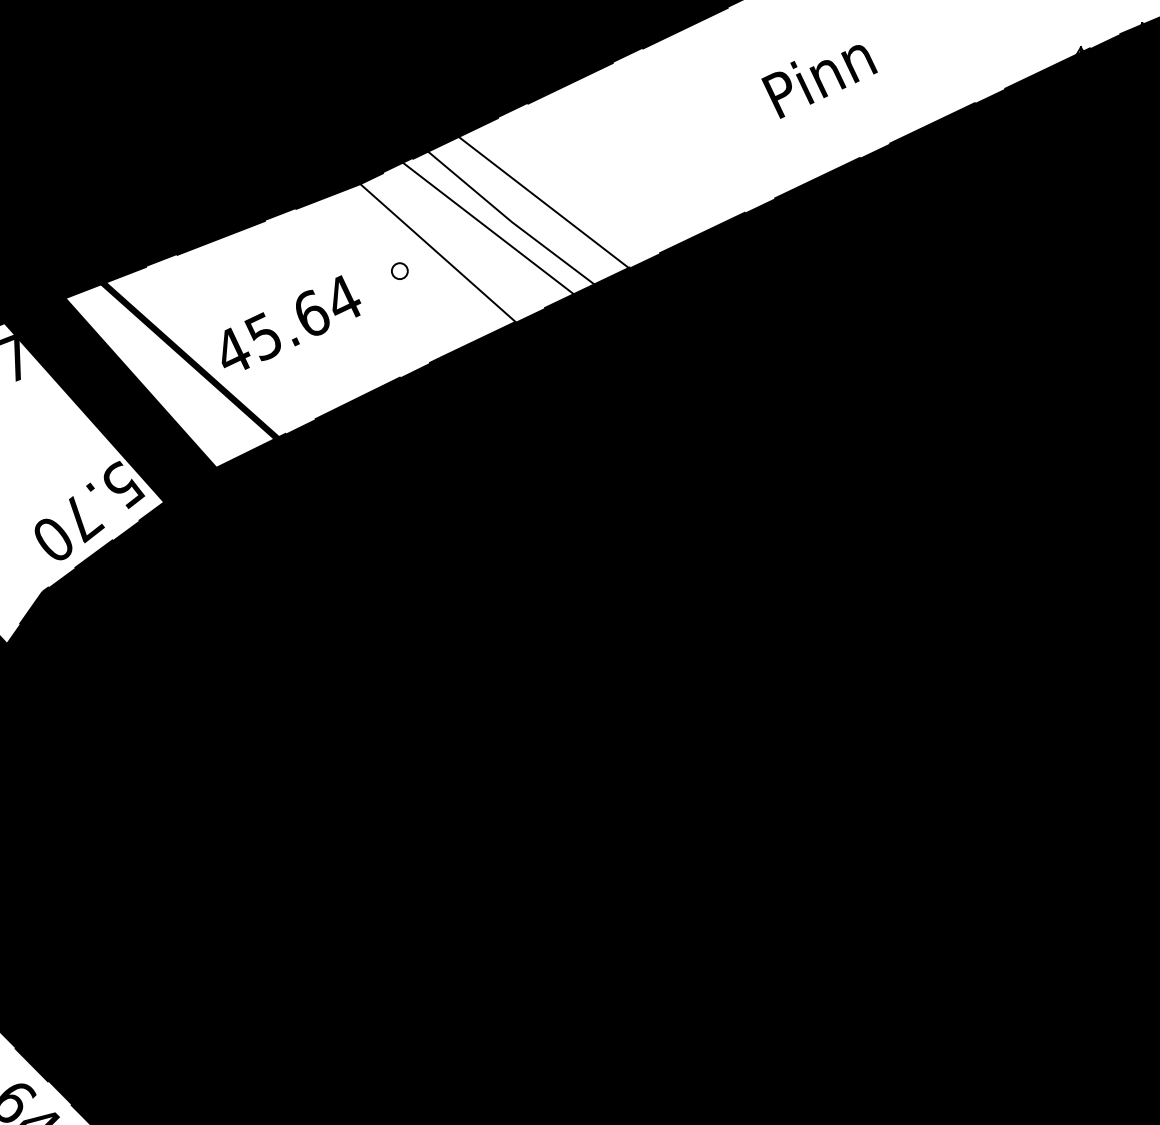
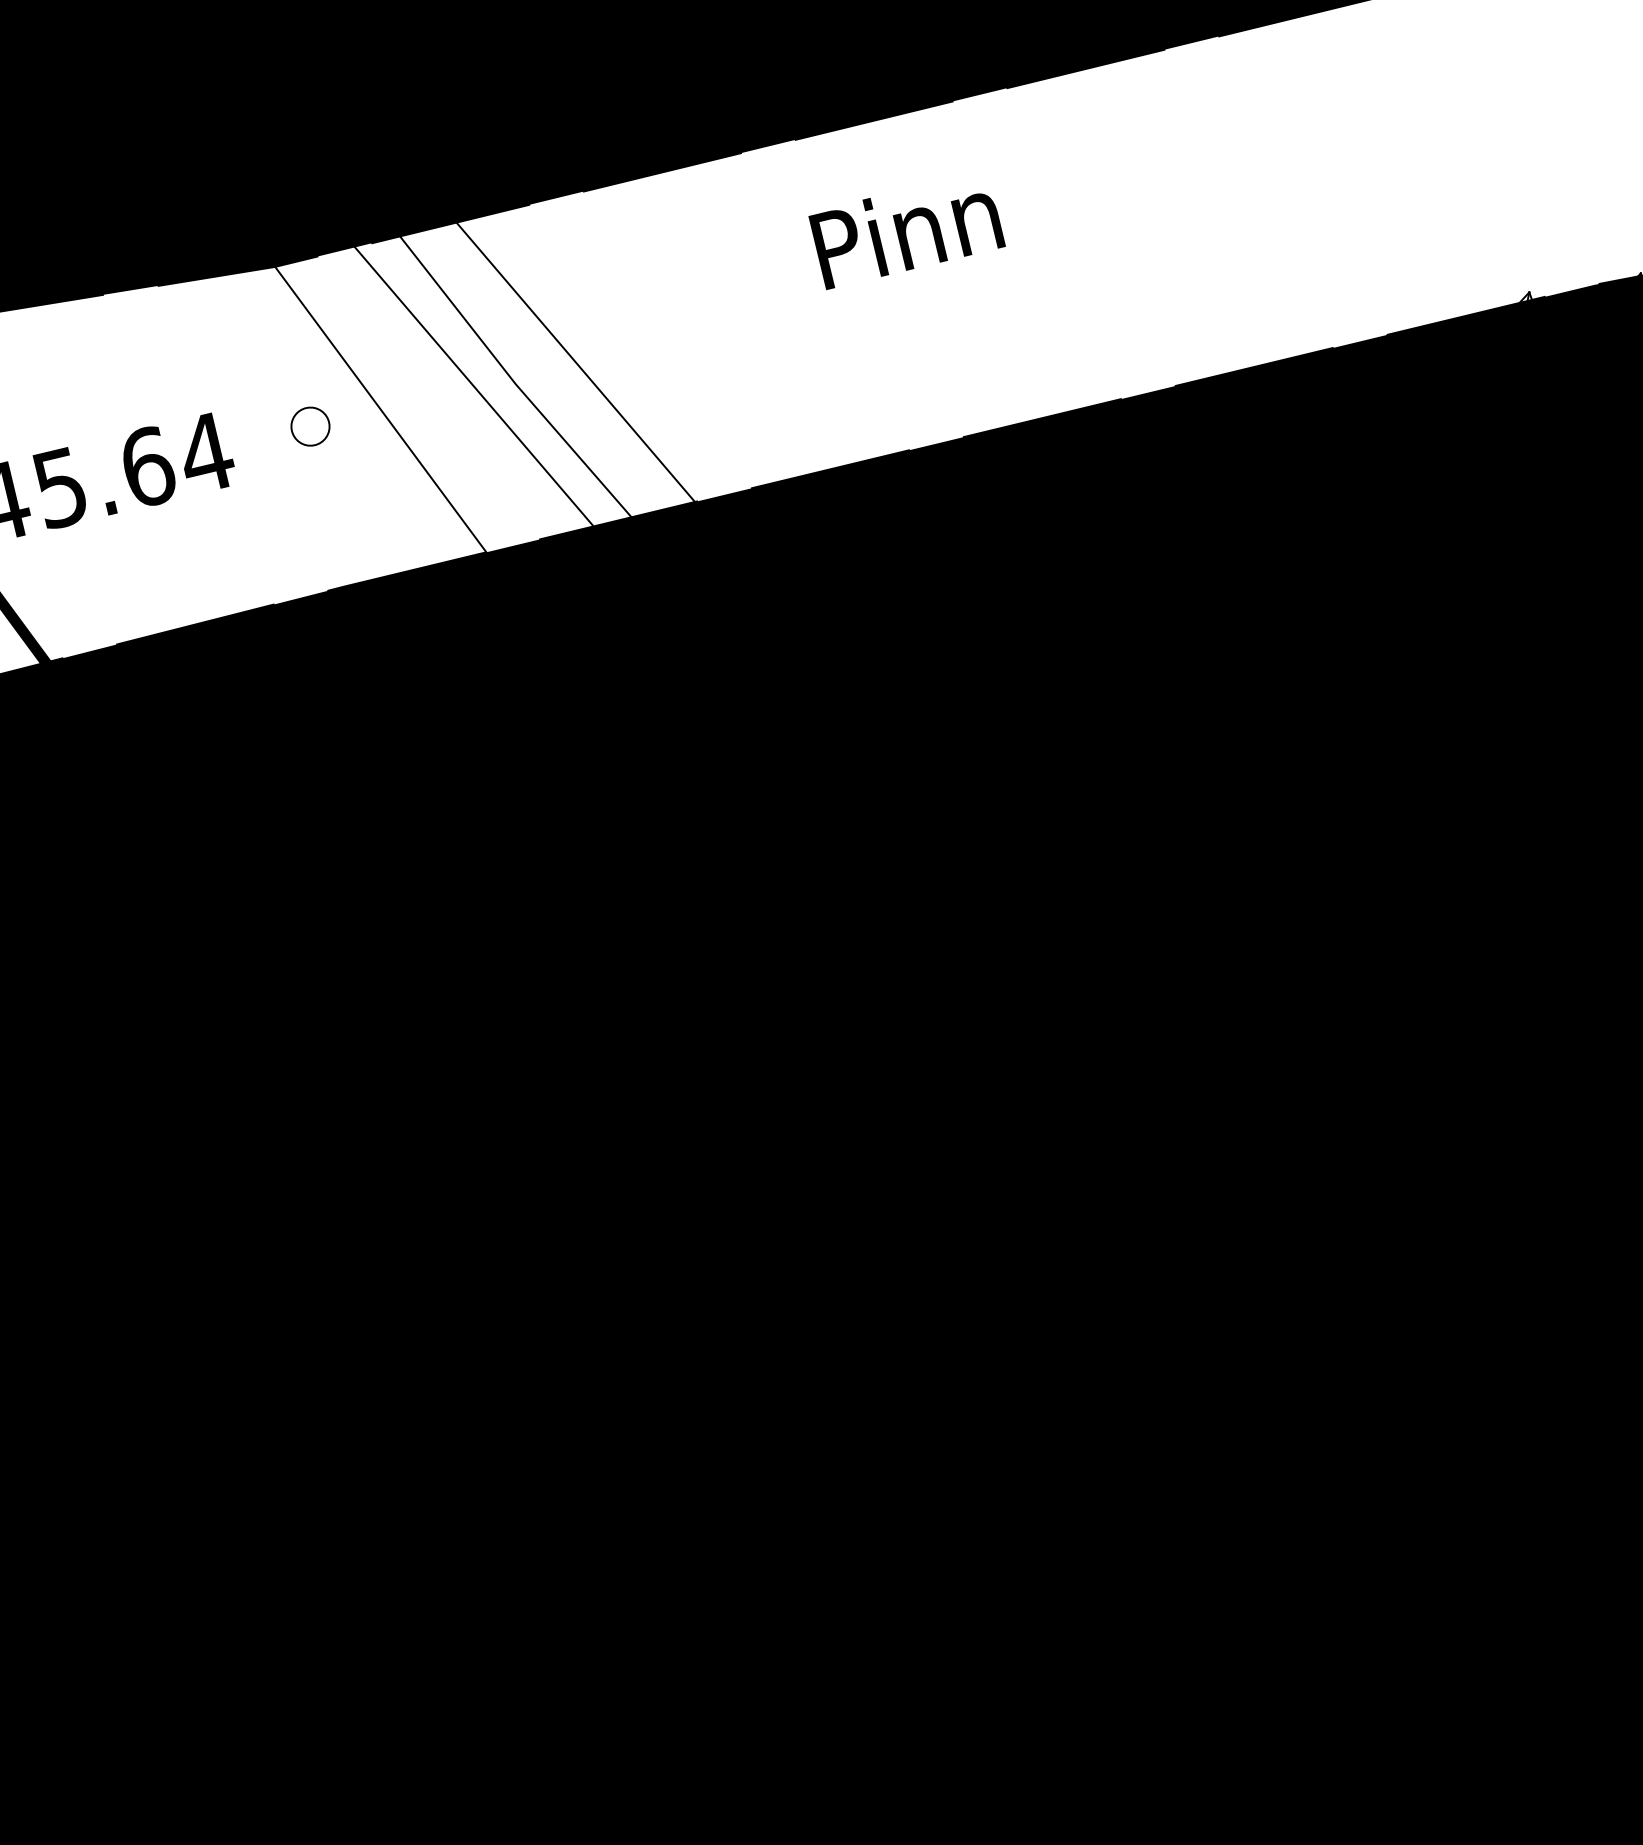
text: (819, 81) -> (904, 241), moved
part: (399, 270) -> (310, 425), size x1.4

